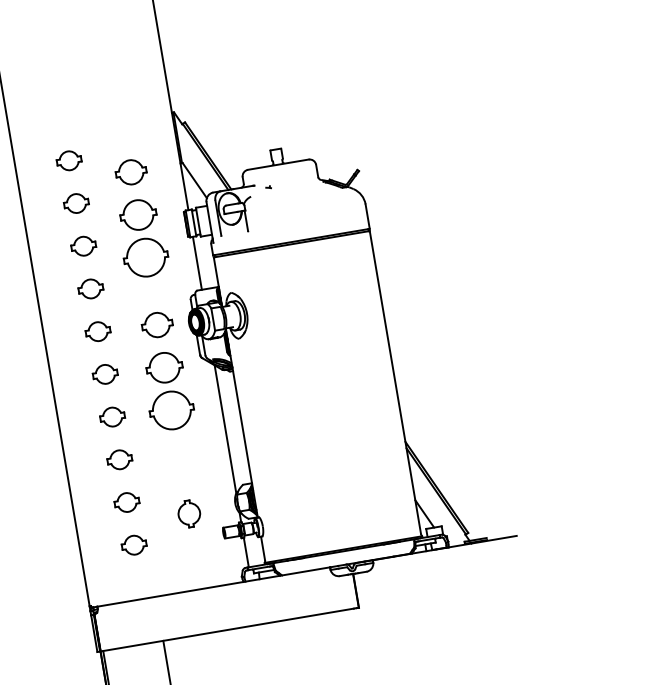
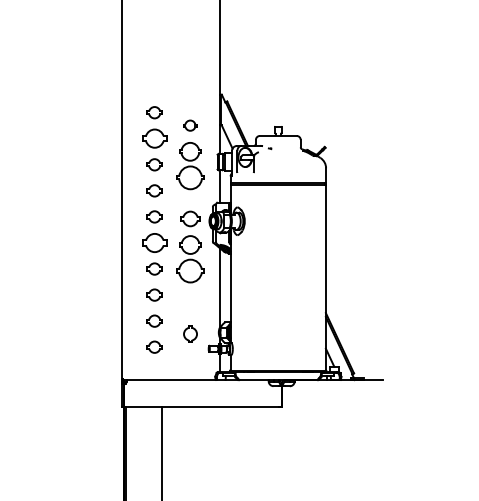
part: (131, 171) -> (190, 125), size x0.7
part: (76, 203) -> (154, 138), size x1.6
part: (104, 373) -> (154, 242), size x1.6

